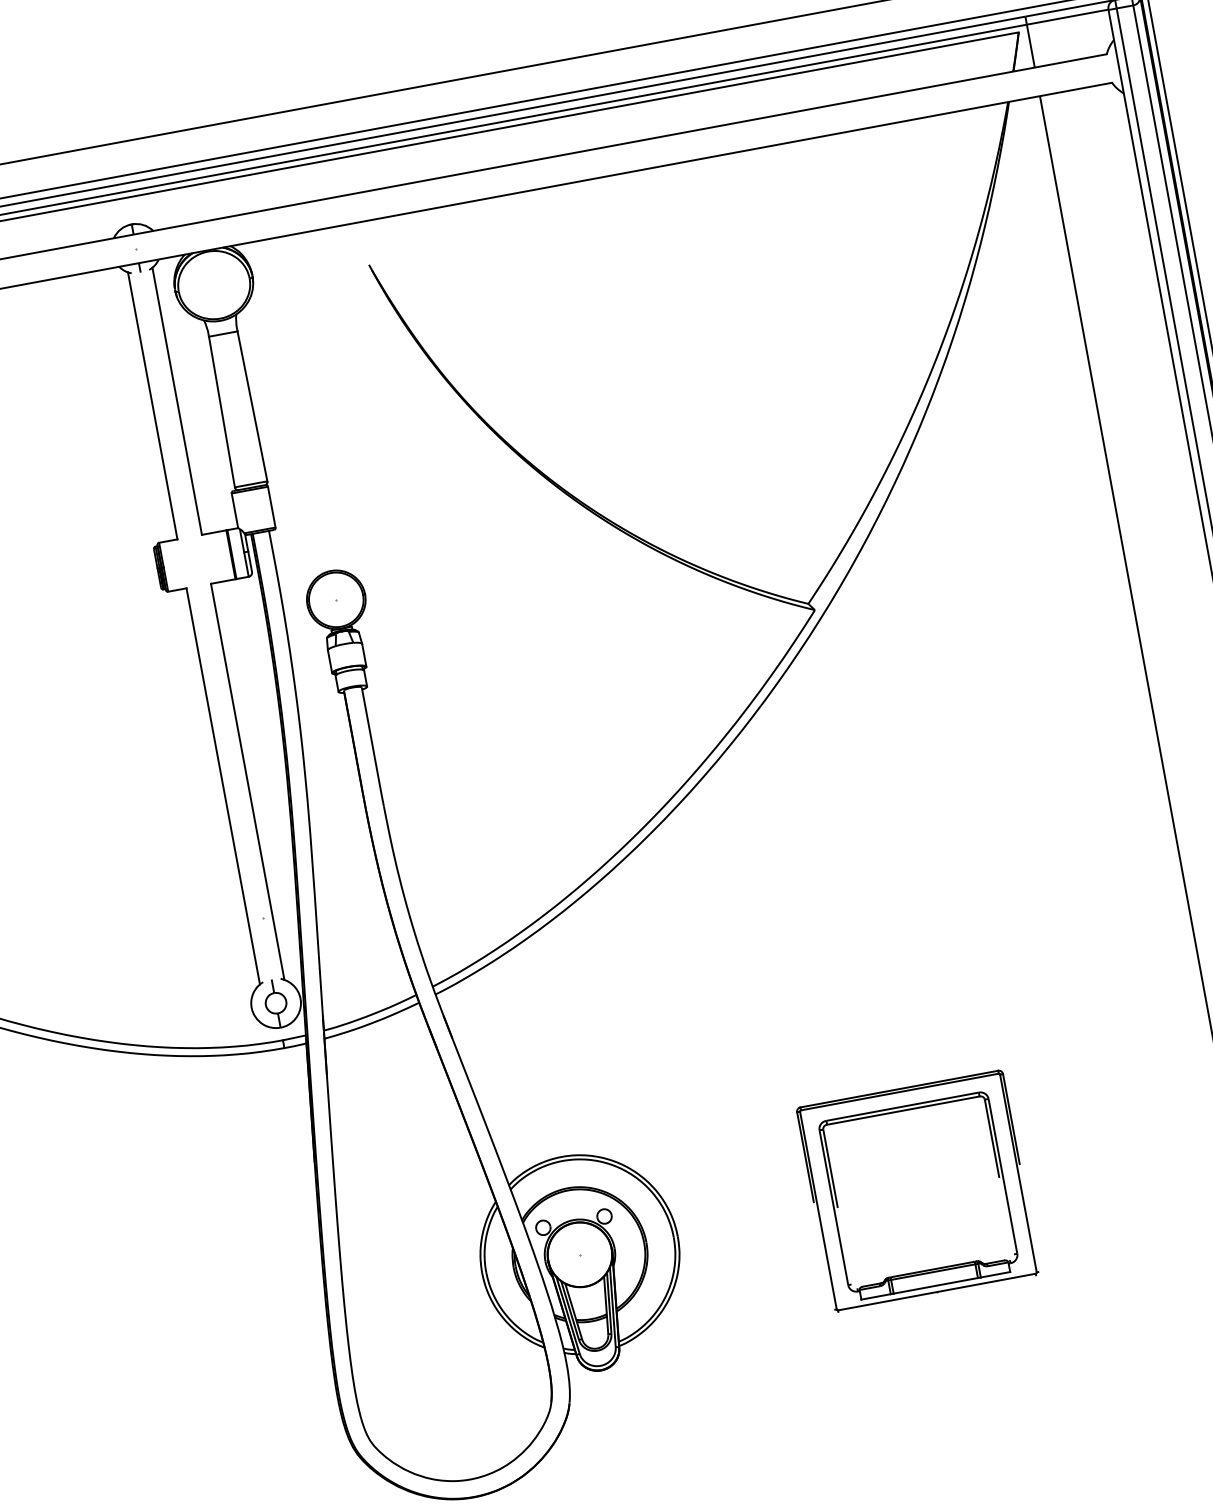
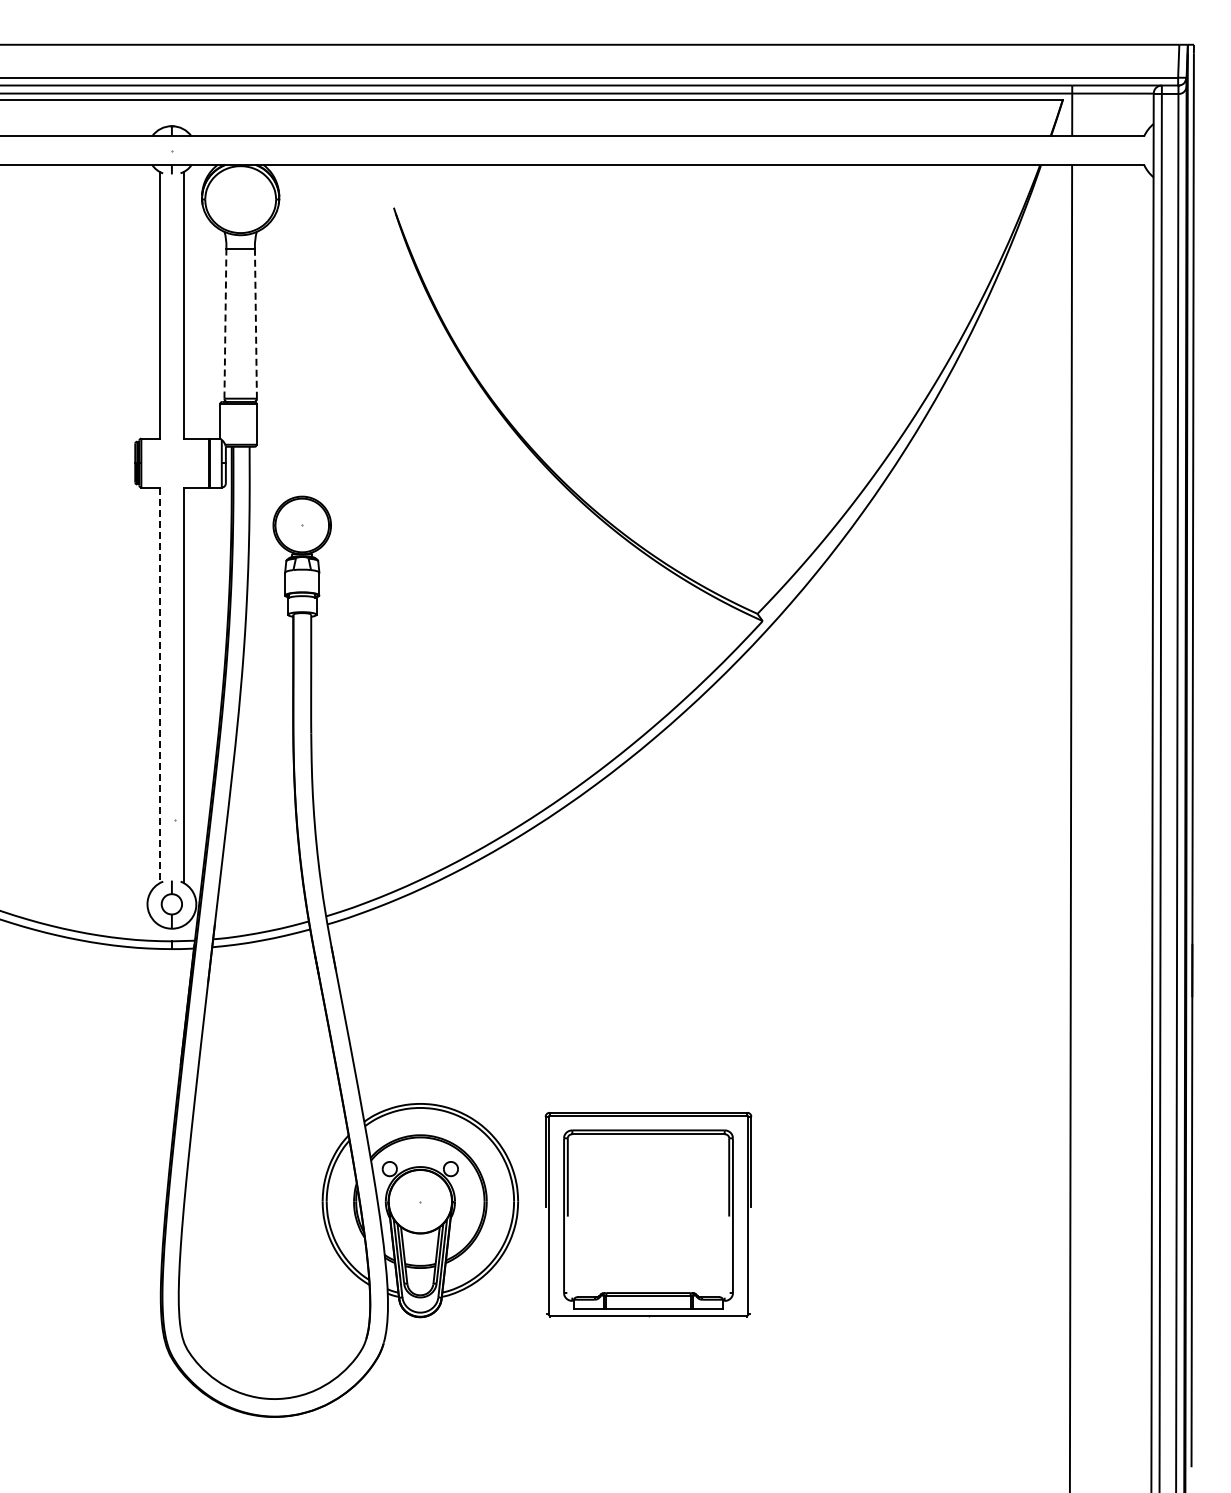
line: (252, 406) -> (255, 323), solid -> dashed
line: (222, 412) -> (225, 324), solid -> dashed
line: (223, 786) -> (159, 685), solid -> dashed
part: (918, 1190) -> (648, 1214), moved

